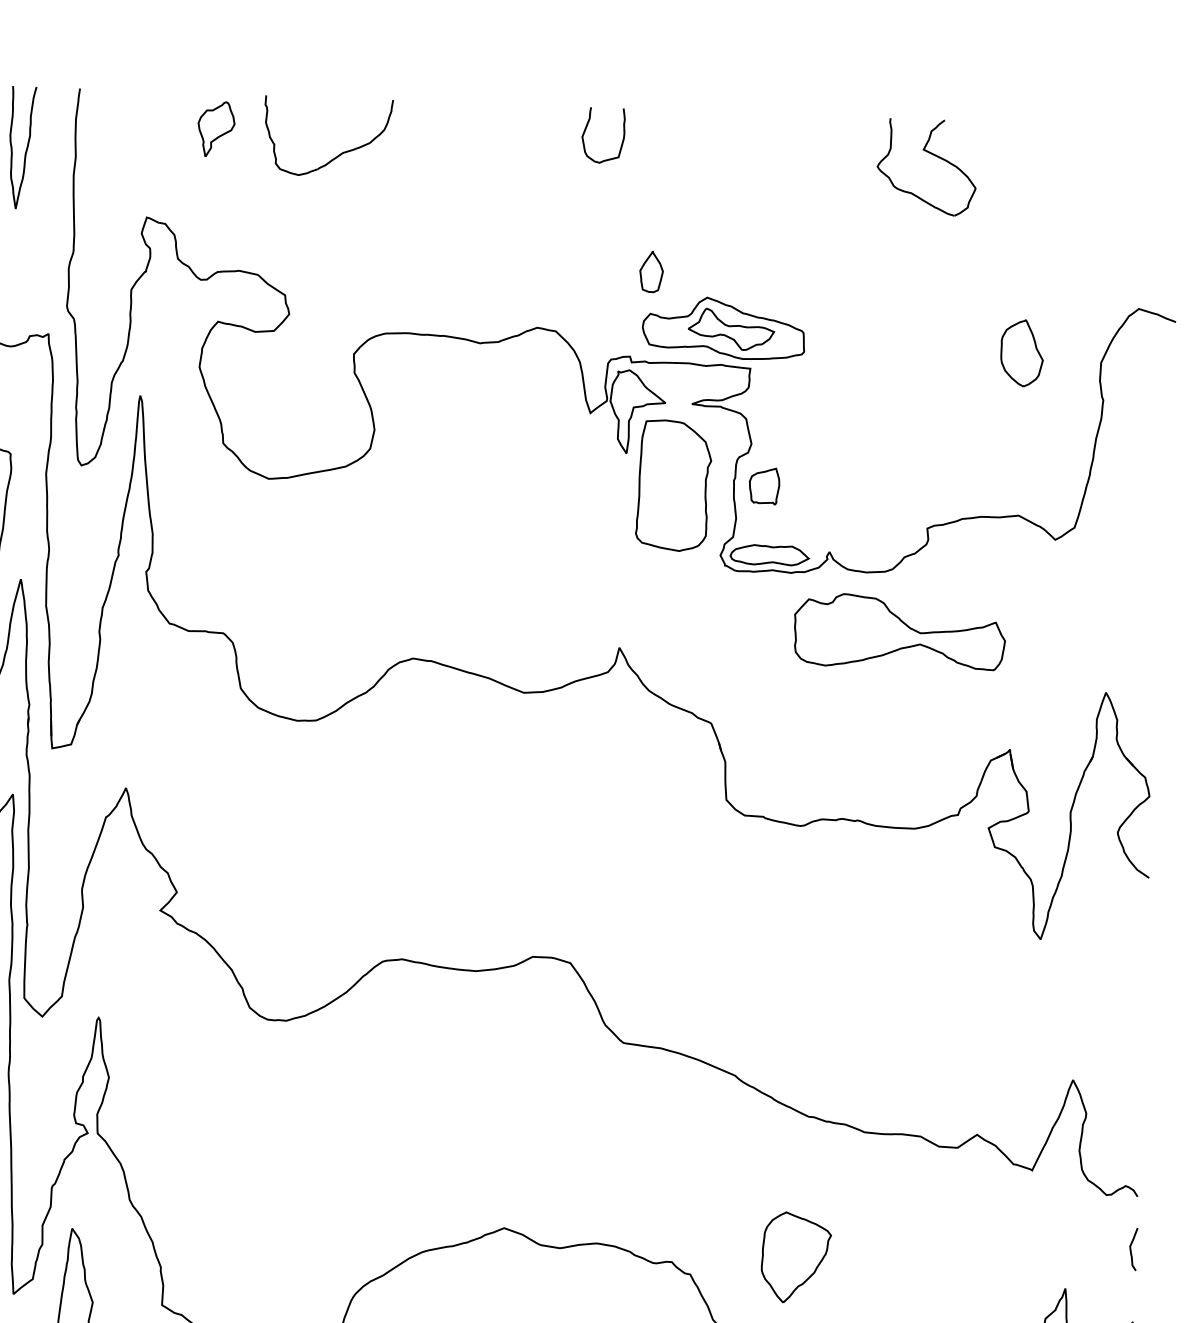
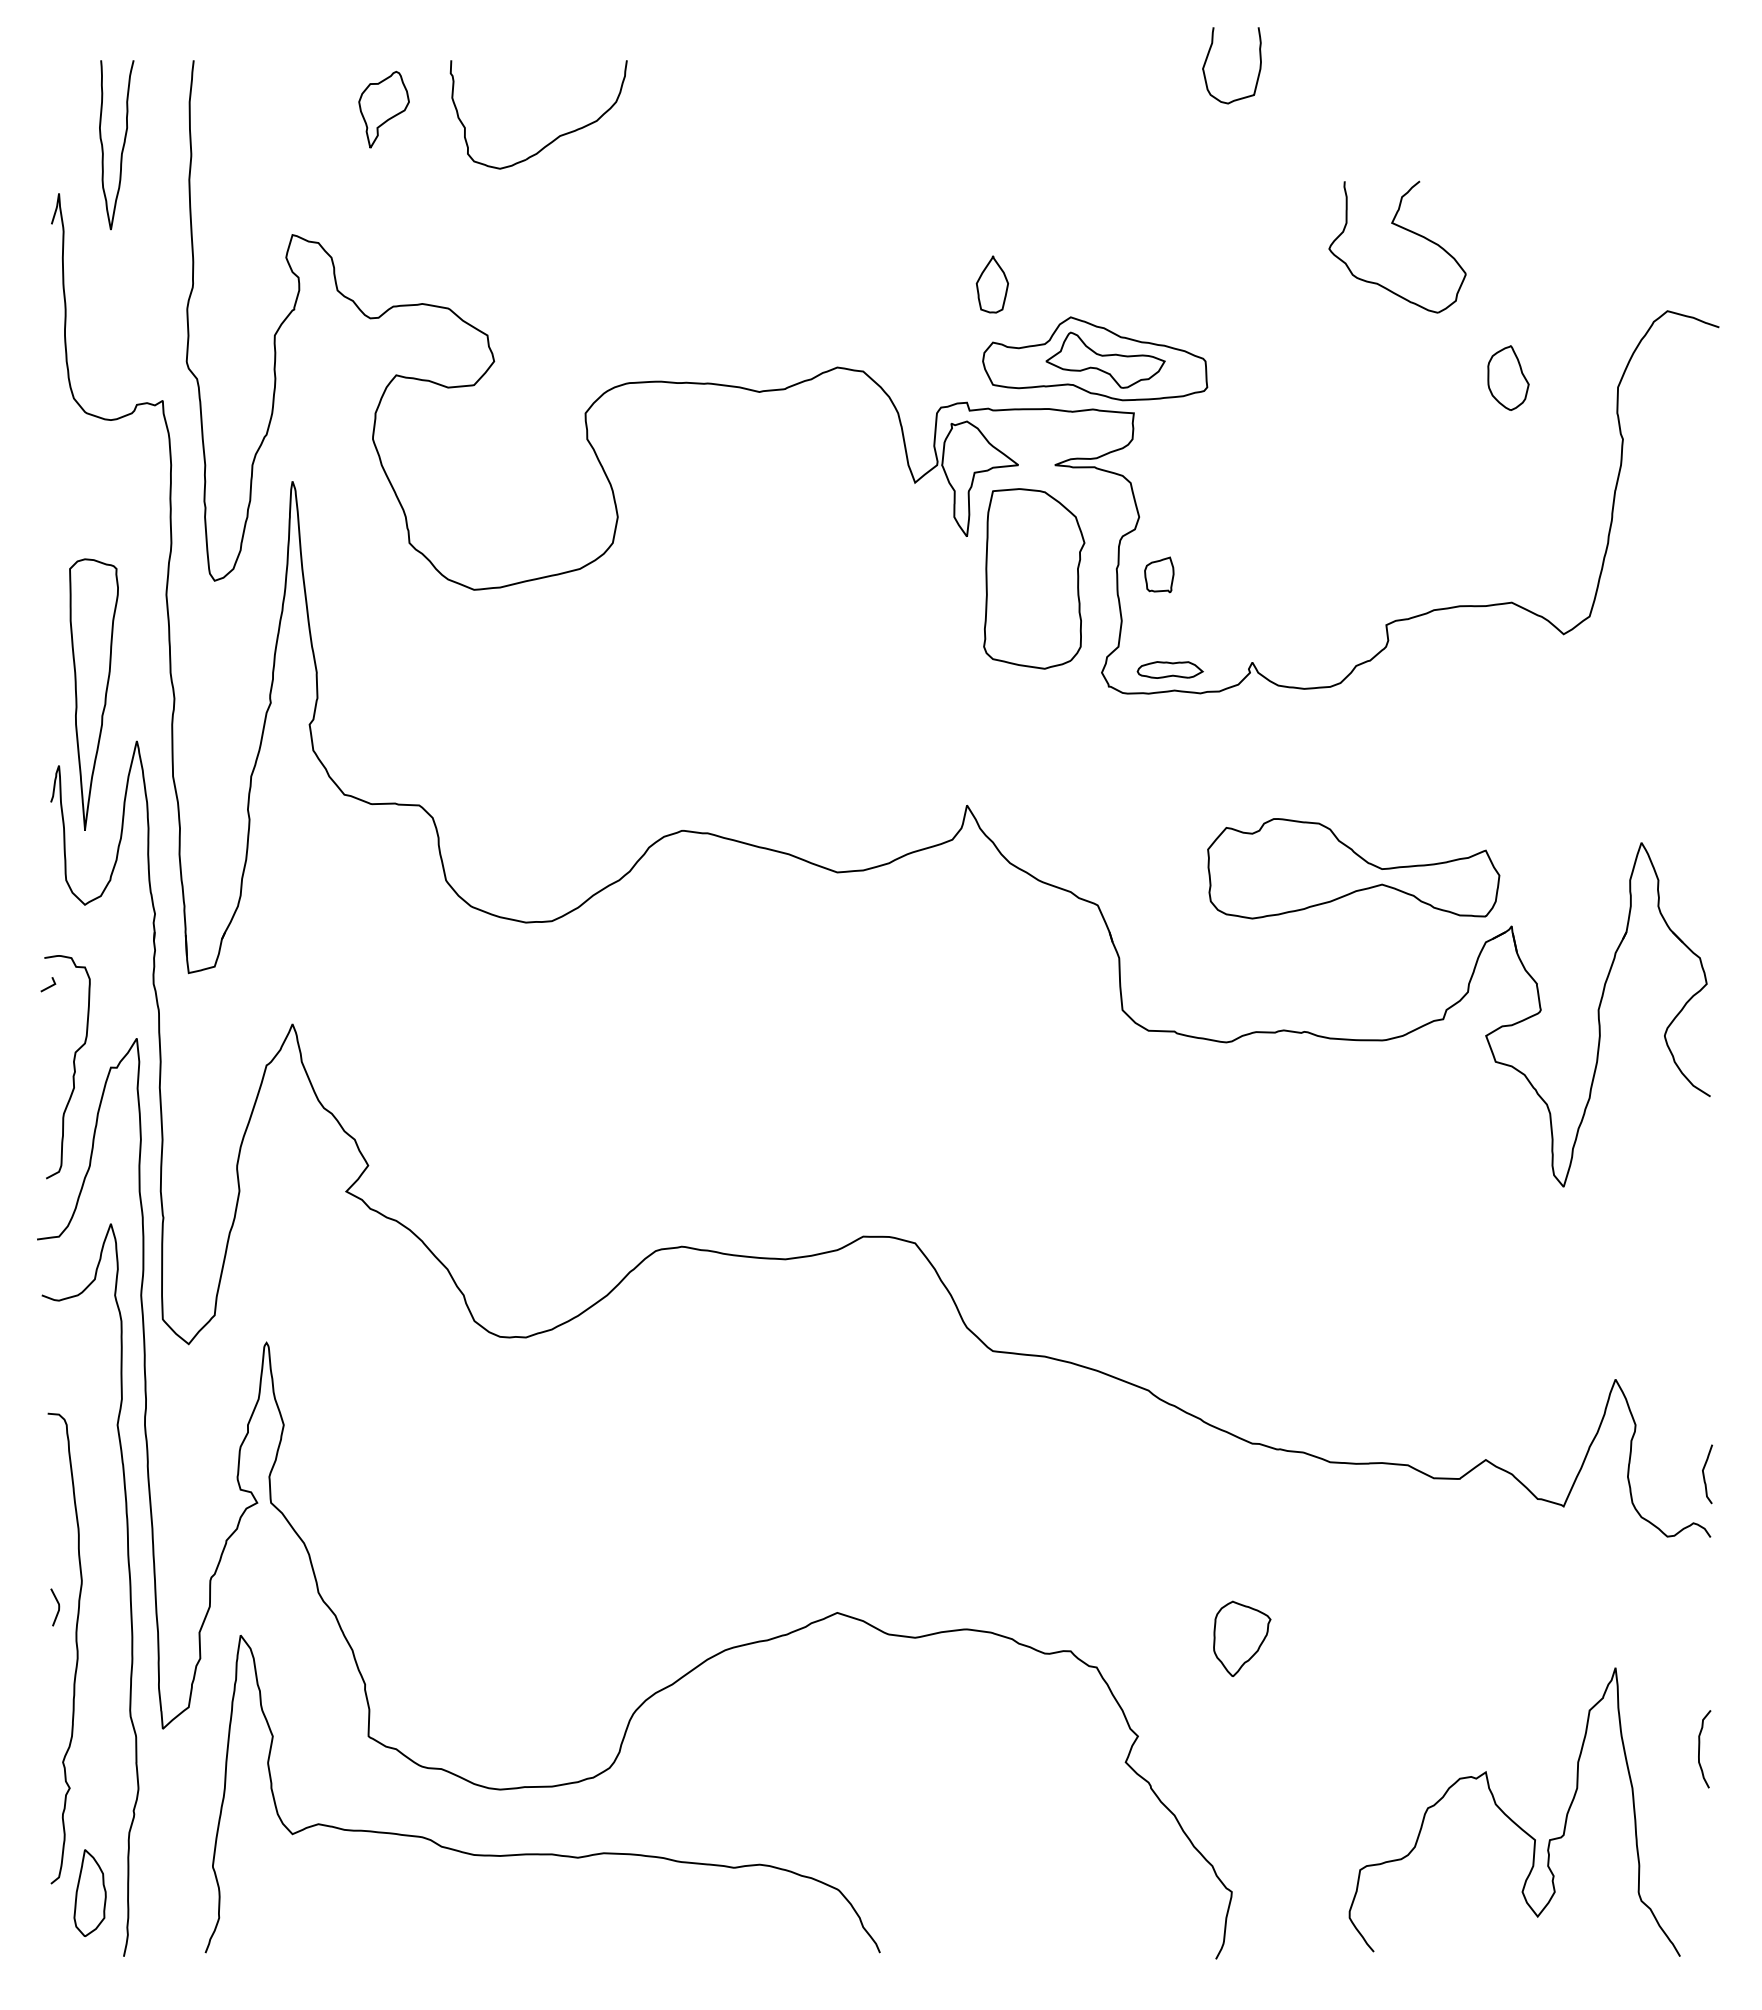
curve: (586, 128) -> (1208, 56), moved
part: (931, 154) -> (1403, 229), moved
part: (1022, 352) -> (1508, 377), size x0.7
part: (764, 485) -> (1159, 574), size x0.7
part: (770, 554) -> (1170, 669), size x0.6
part: (899, 632) -> (1353, 868), moved
curve: (1131, 1249) -> (1704, 1474), moved
part: (796, 1257) -> (1242, 1638), size x0.6

